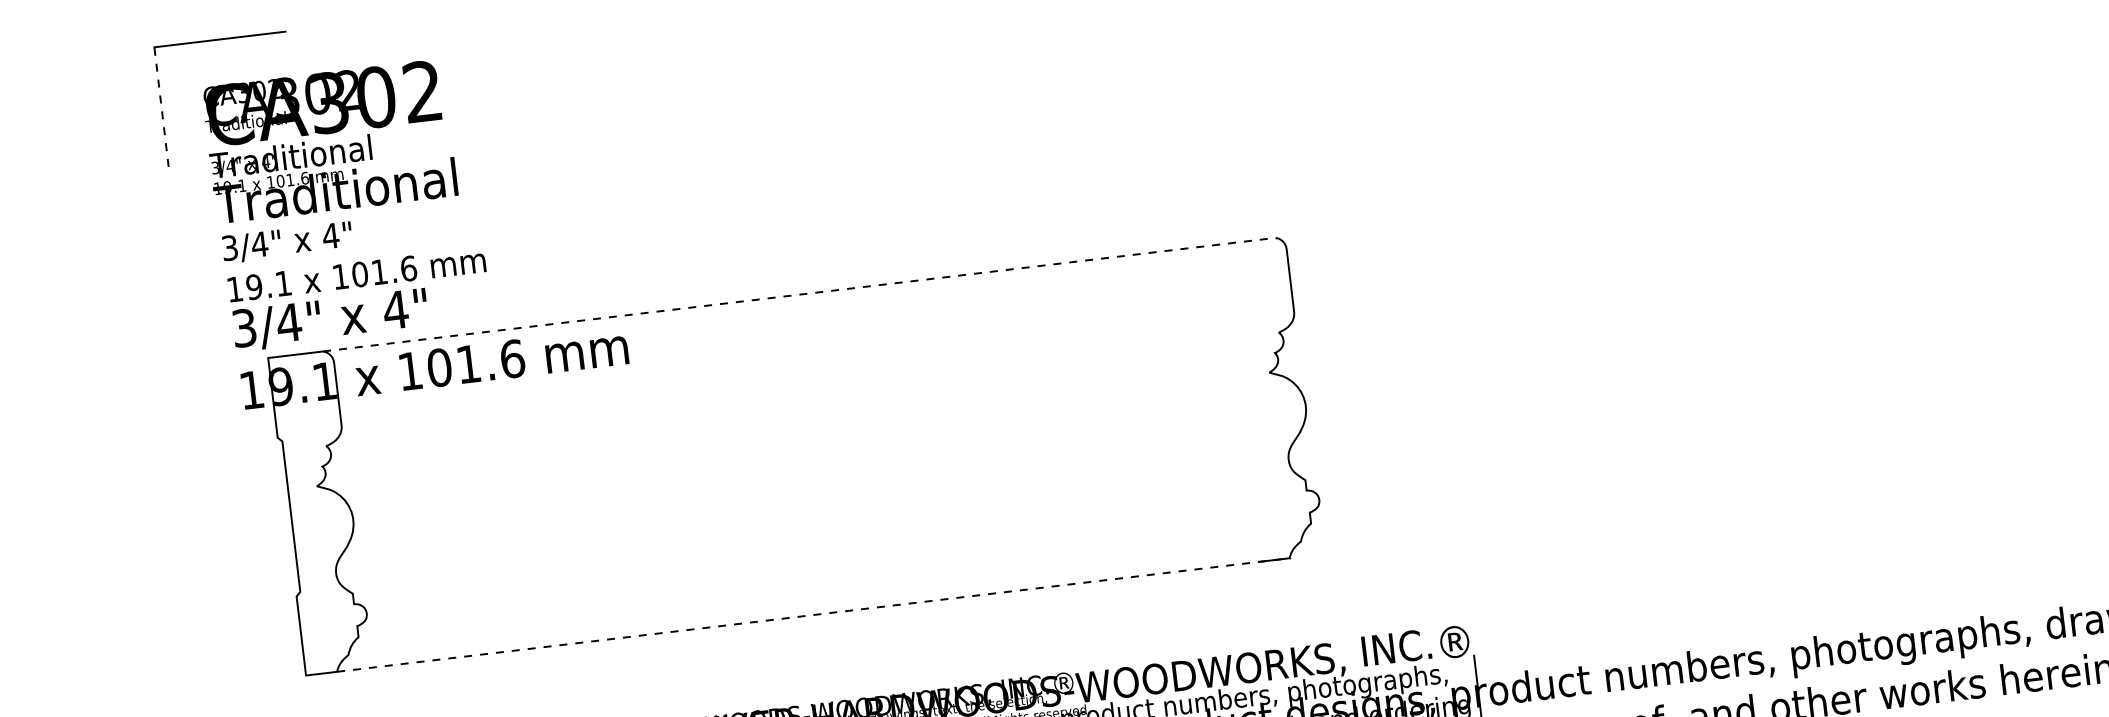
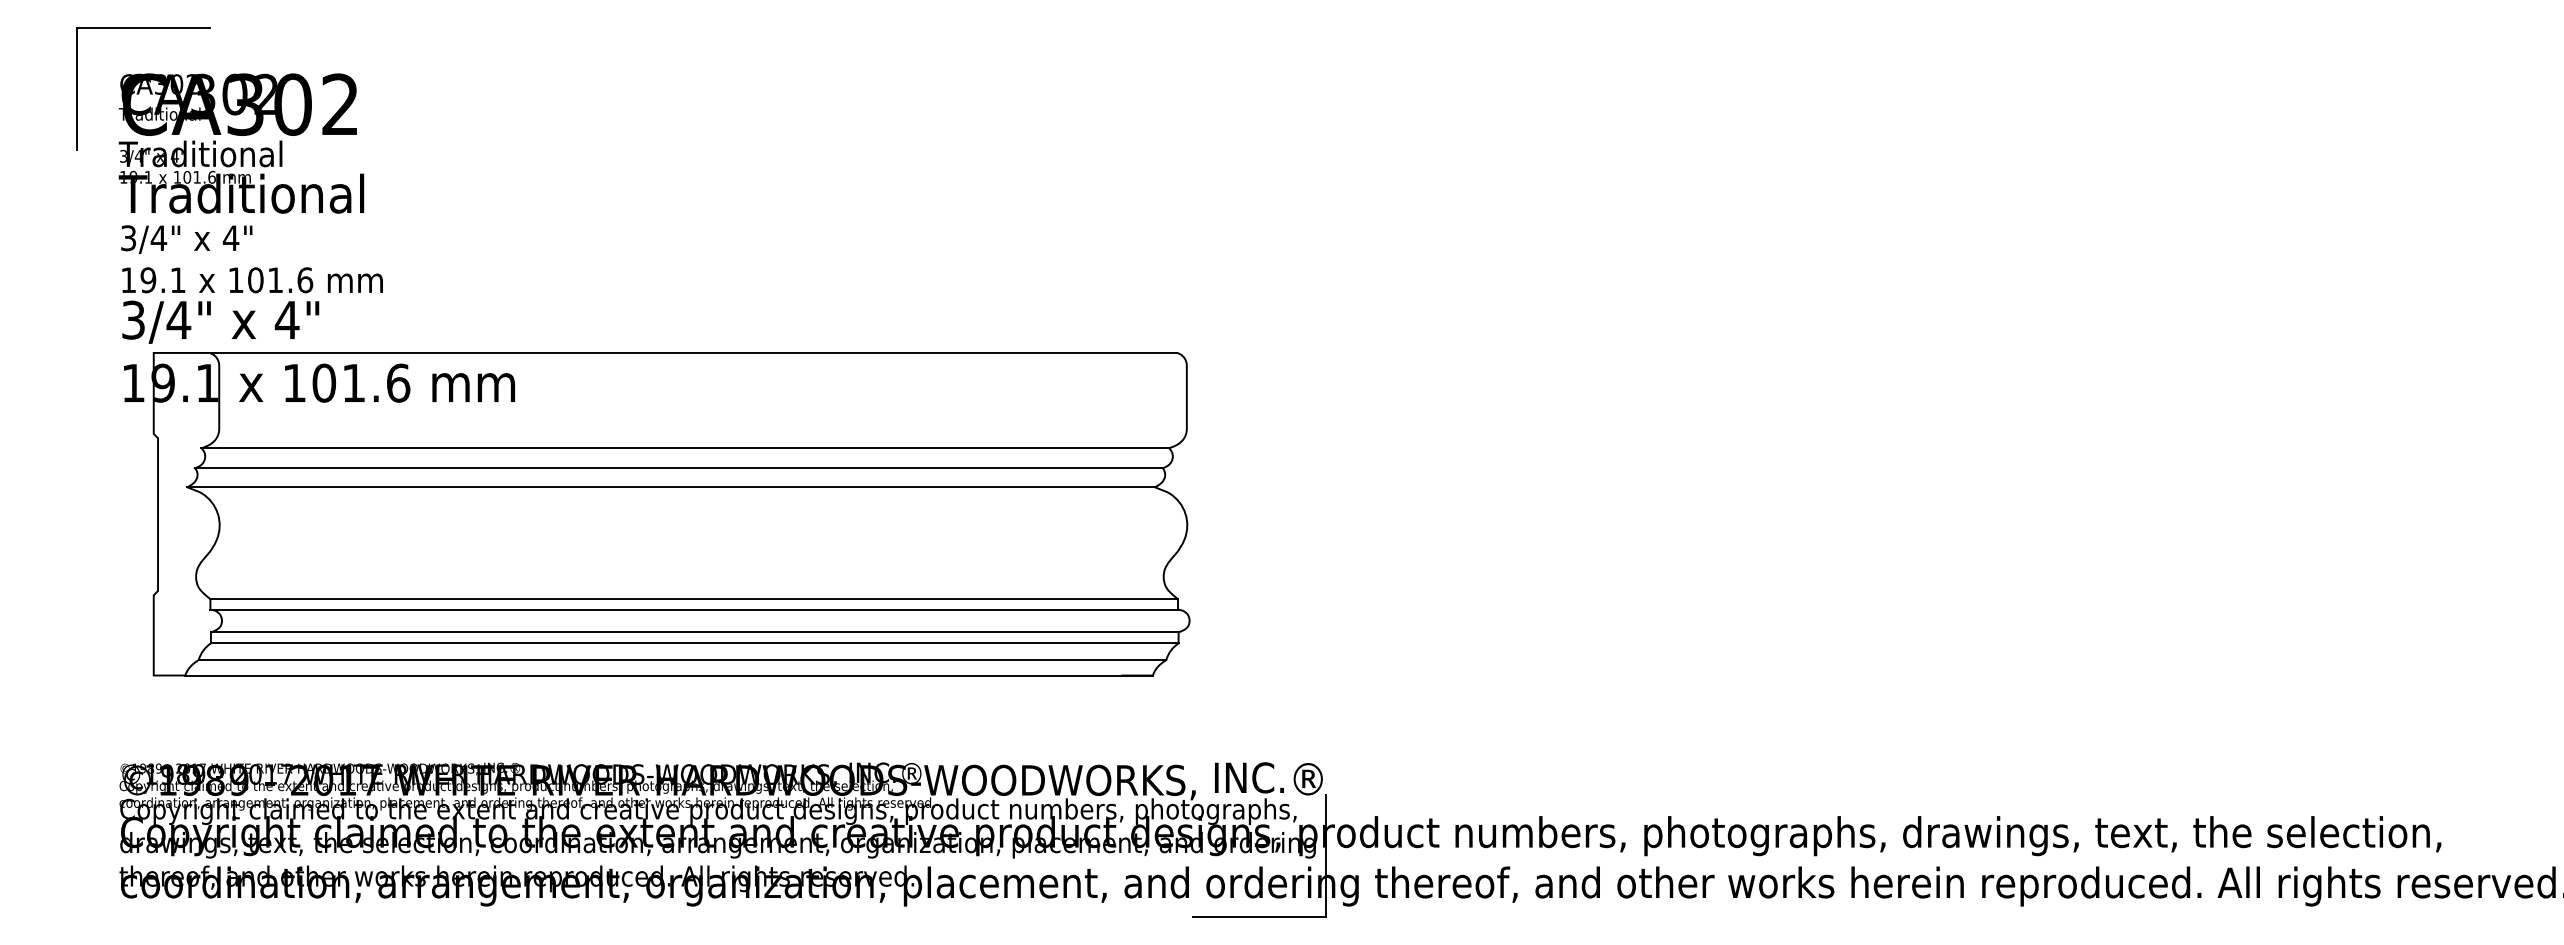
line: (161, 106) -> (76, 88), dashed -> solid
line: (799, 294) -> (693, 352), dashed -> solid
line: (802, 389) -> (685, 448), added
line: (798, 410) -> (678, 468), added
line: (792, 429) -> (670, 487), added
line: (829, 537) -> (694, 599), added
line: (829, 547) -> (693, 609), added
line: (833, 569) -> (694, 632), added
line: (834, 580) -> (694, 643), added
line: (824, 598) -> (682, 660), added
line: (813, 614) -> (669, 675), dashed -> solid

